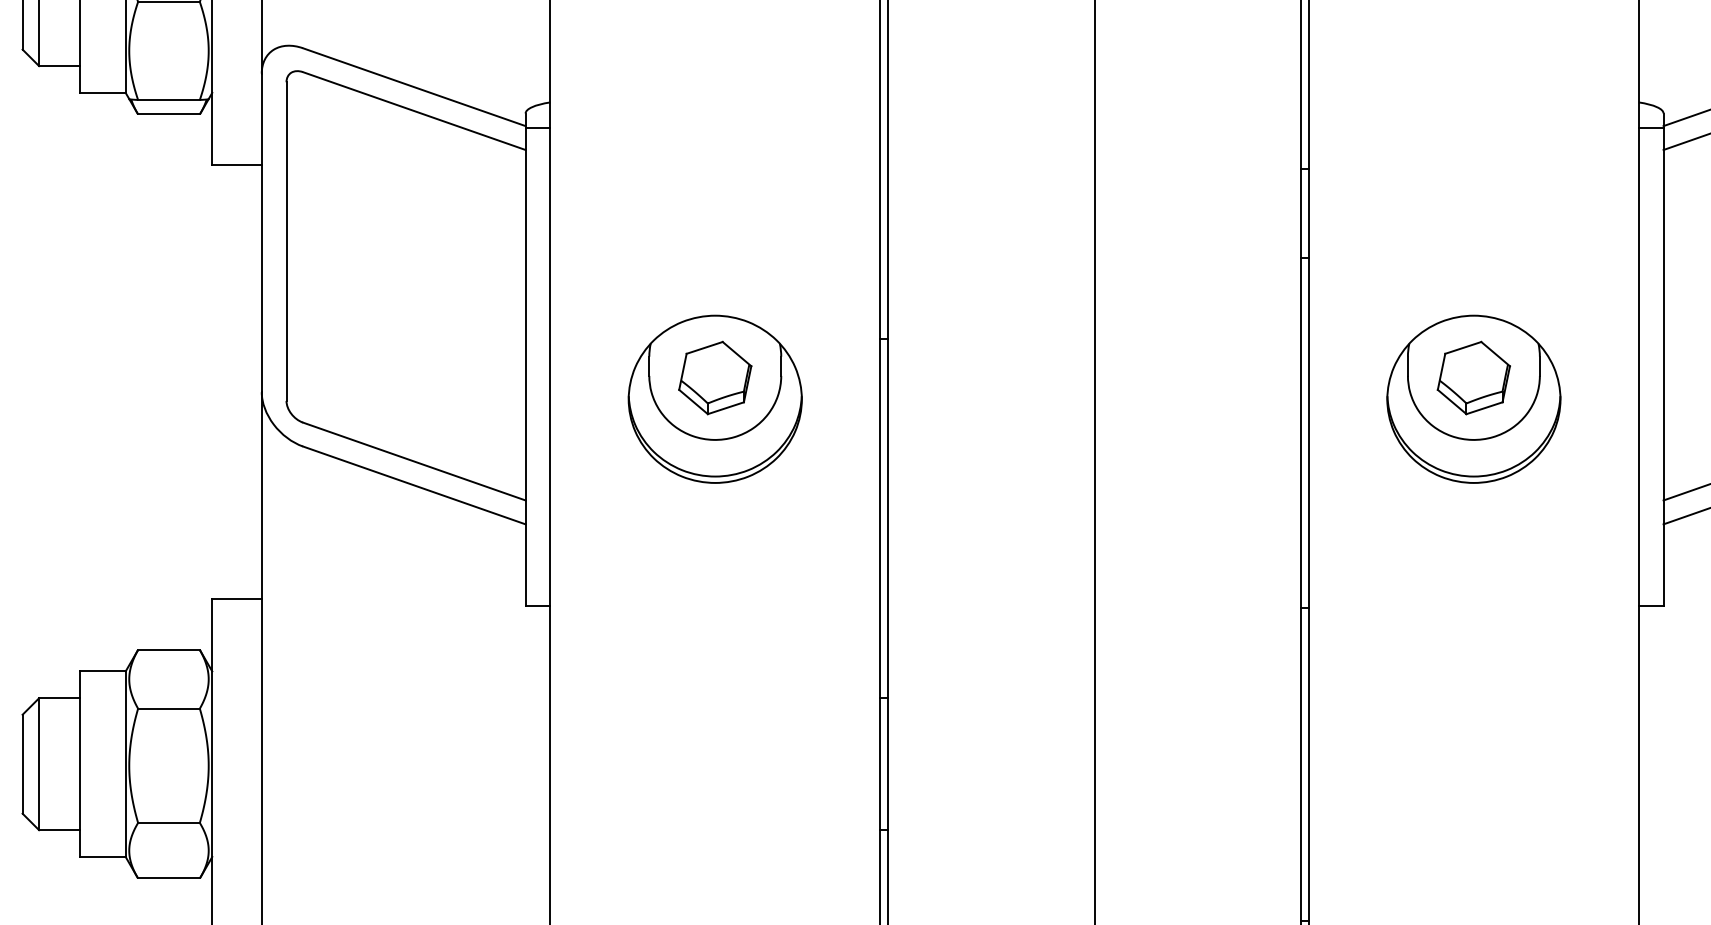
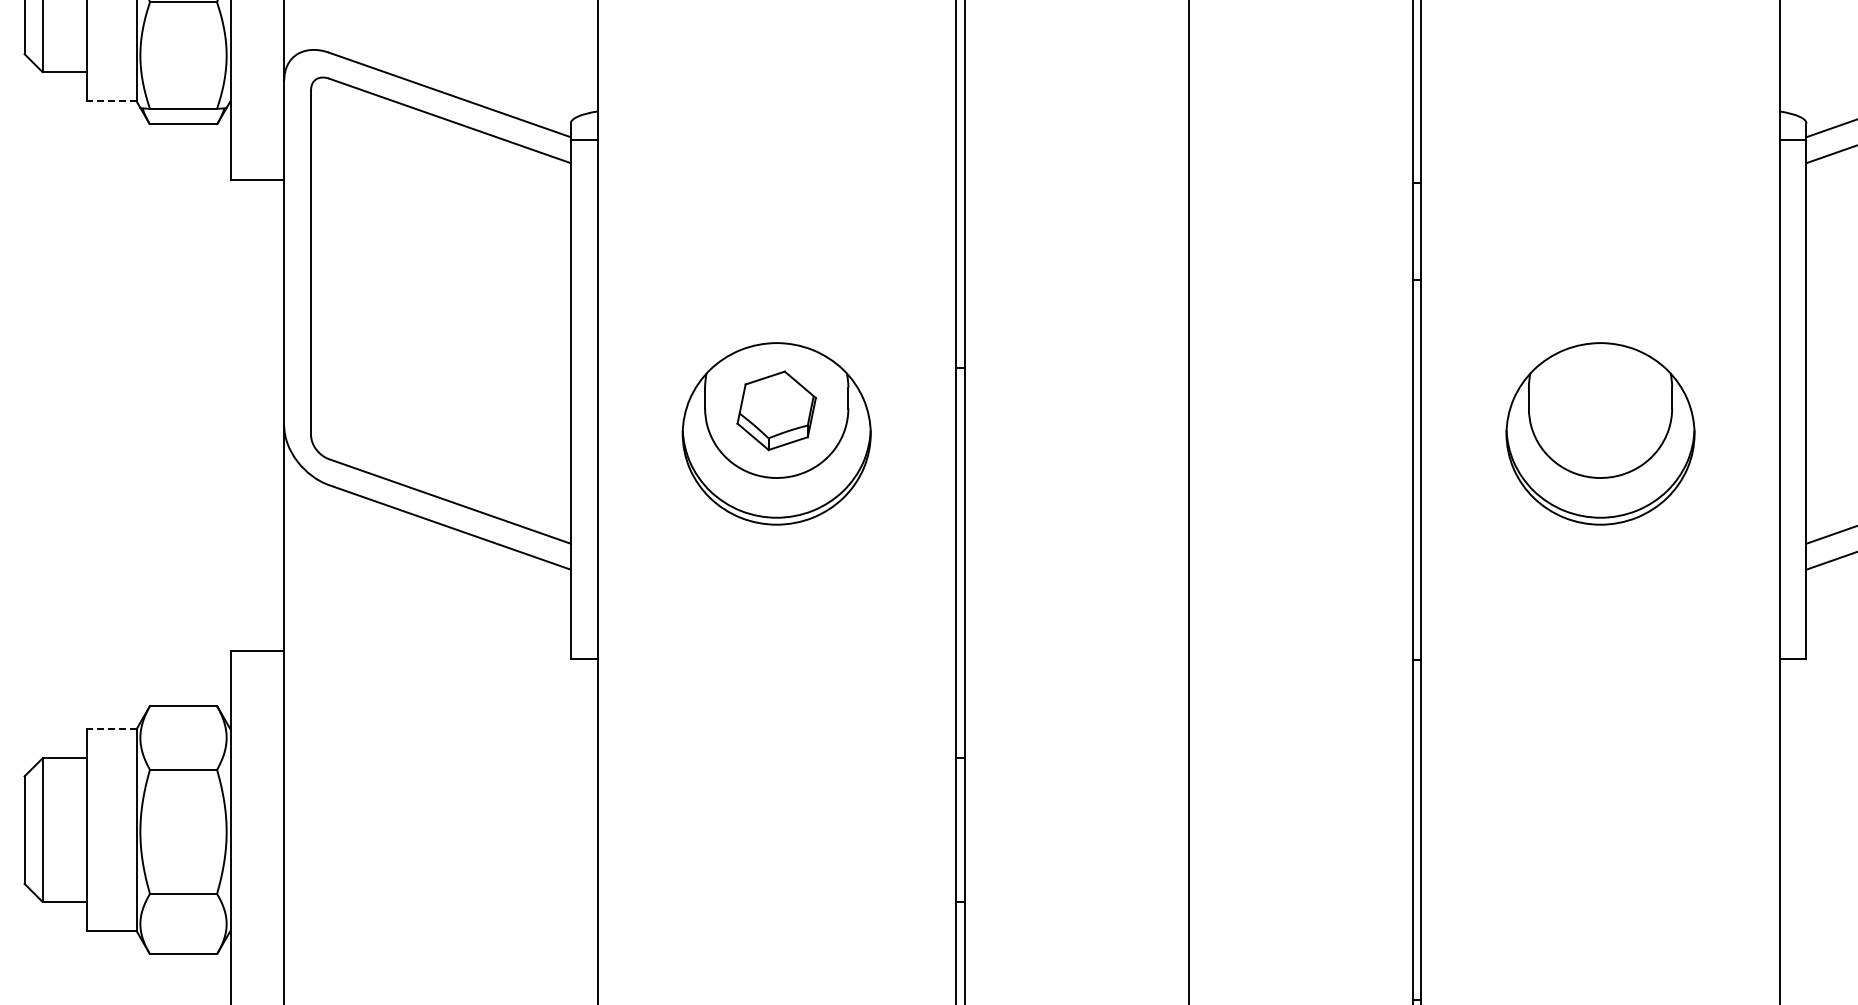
line: (102, 93) -> (111, 101), solid -> dashed
part: (1473, 377) -> (1600, 410), removed
line: (102, 671) -> (111, 729), solid -> dashed

